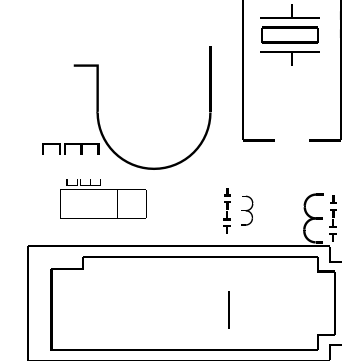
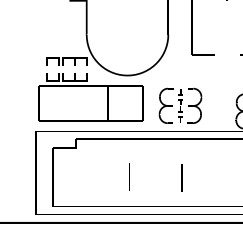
part: (103, 198) -> (90, 97), size x1.67
part: (207, 210) -> (166, 105), added
part: (247, 210) -> (195, 105), size x1.67
line: (156, 309) -> (129, 177), added

